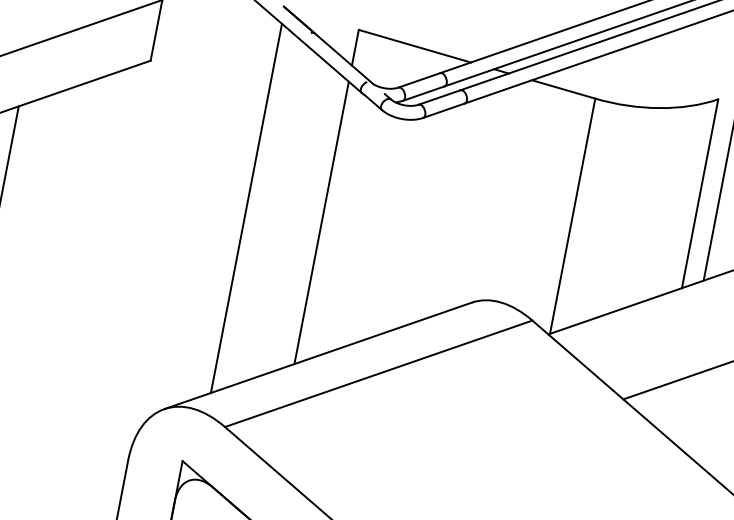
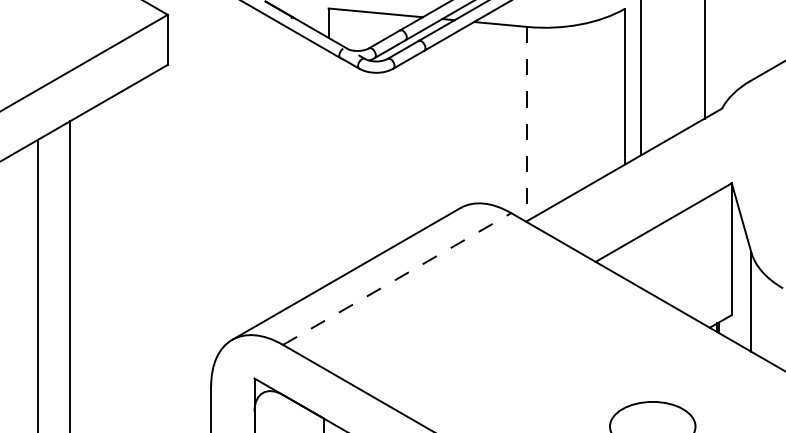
line: (246, 208) -> (266, 167), removed
line: (572, 216) -> (527, 124), solid -> dashed
line: (321, 222) -> (328, 167), removed
line: (379, 374) -> (397, 279), solid -> dashed

